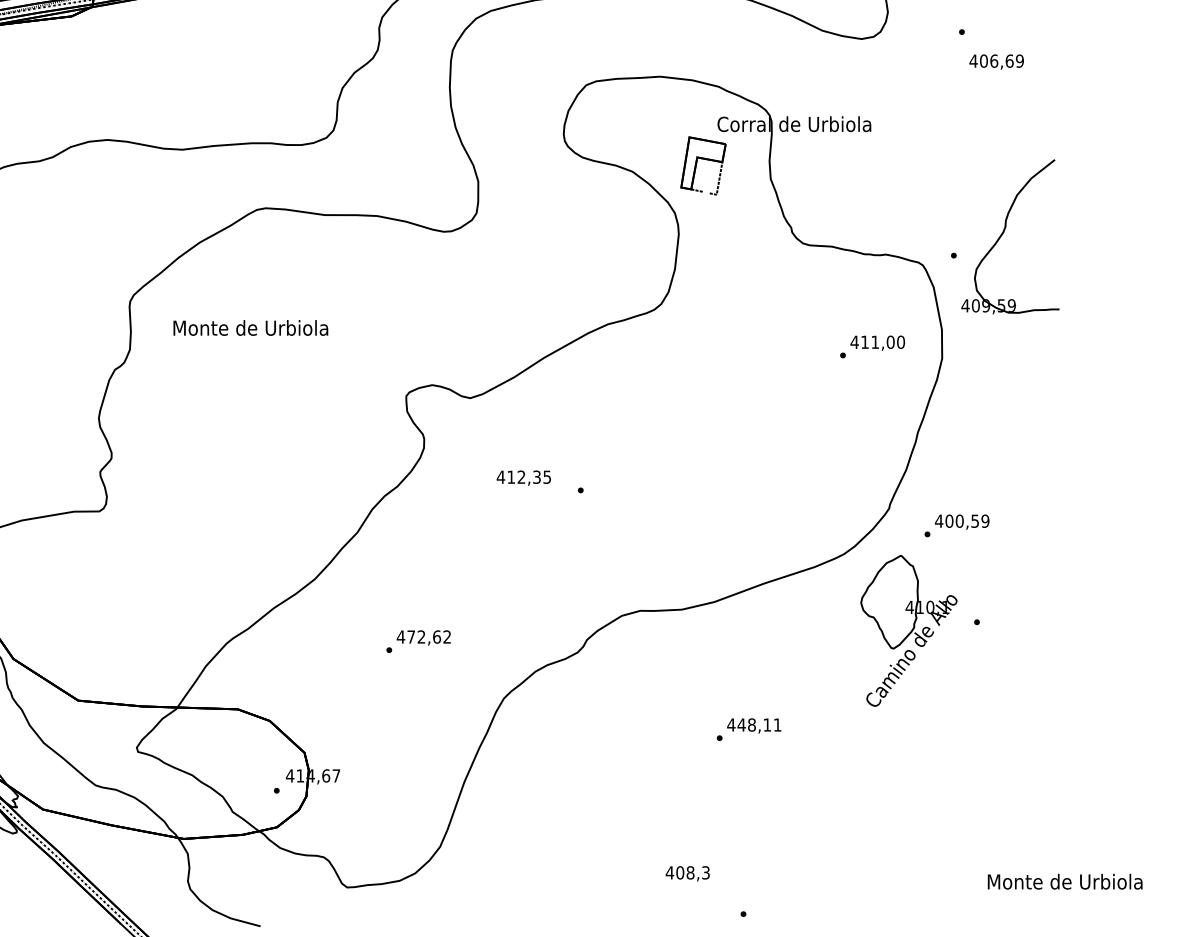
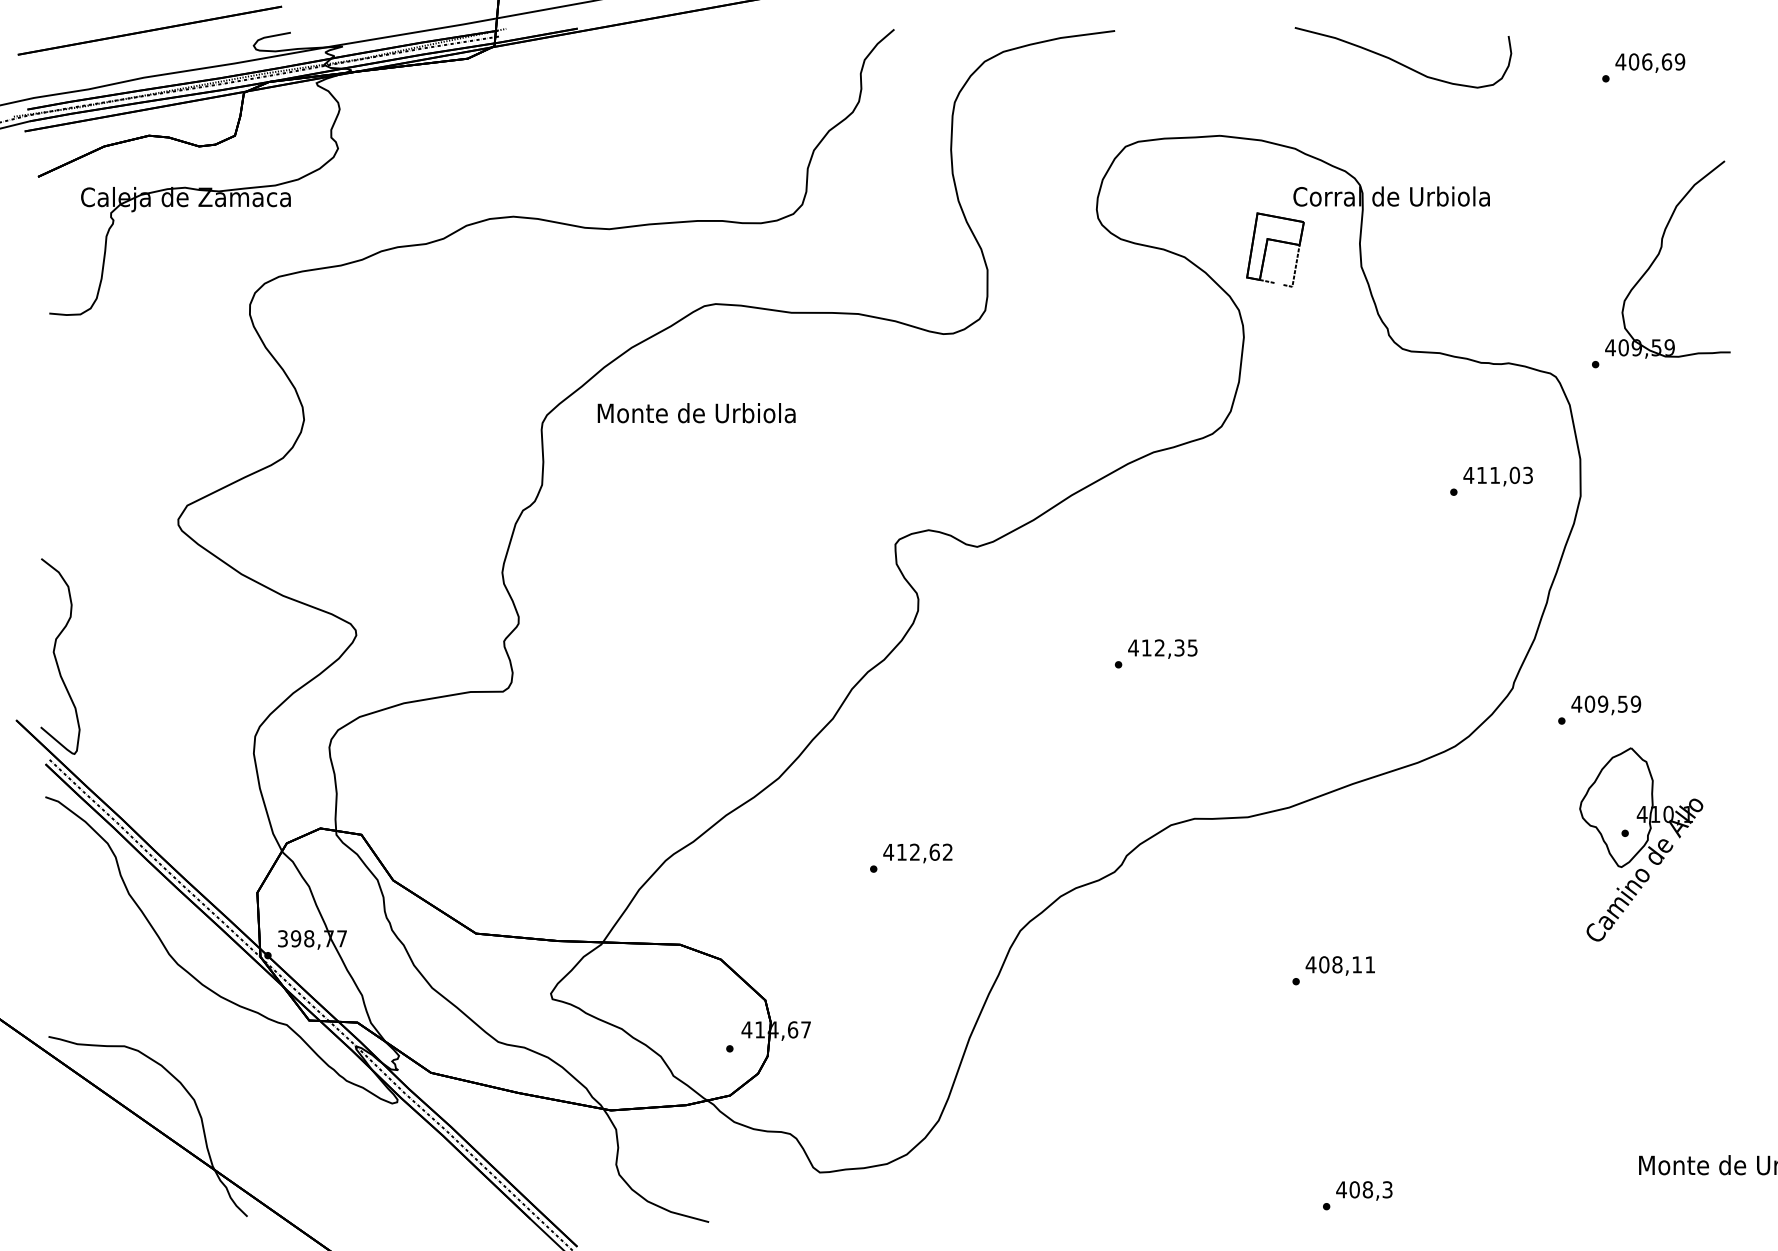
text: (996, 61) -> (1650, 62), moved
part: (1003, 232) -> (1659, 254), moved
text: (250, 328) -> (696, 413), moved
text: (900, 342) -> (1527, 475), 411,00 -> 411,03
text: (523, 477) -> (1162, 648), moved
text: (960, 520) -> (1603, 703), 400,59 -> 409,59
part: (909, 630) -> (1641, 844), moved
text: (411, 637) -> (901, 852), 472,62 -> 412,62
text: (741, 724) -> (1323, 964), 448,11 -> 408,11
text: (687, 873) -> (1364, 1190), moved

